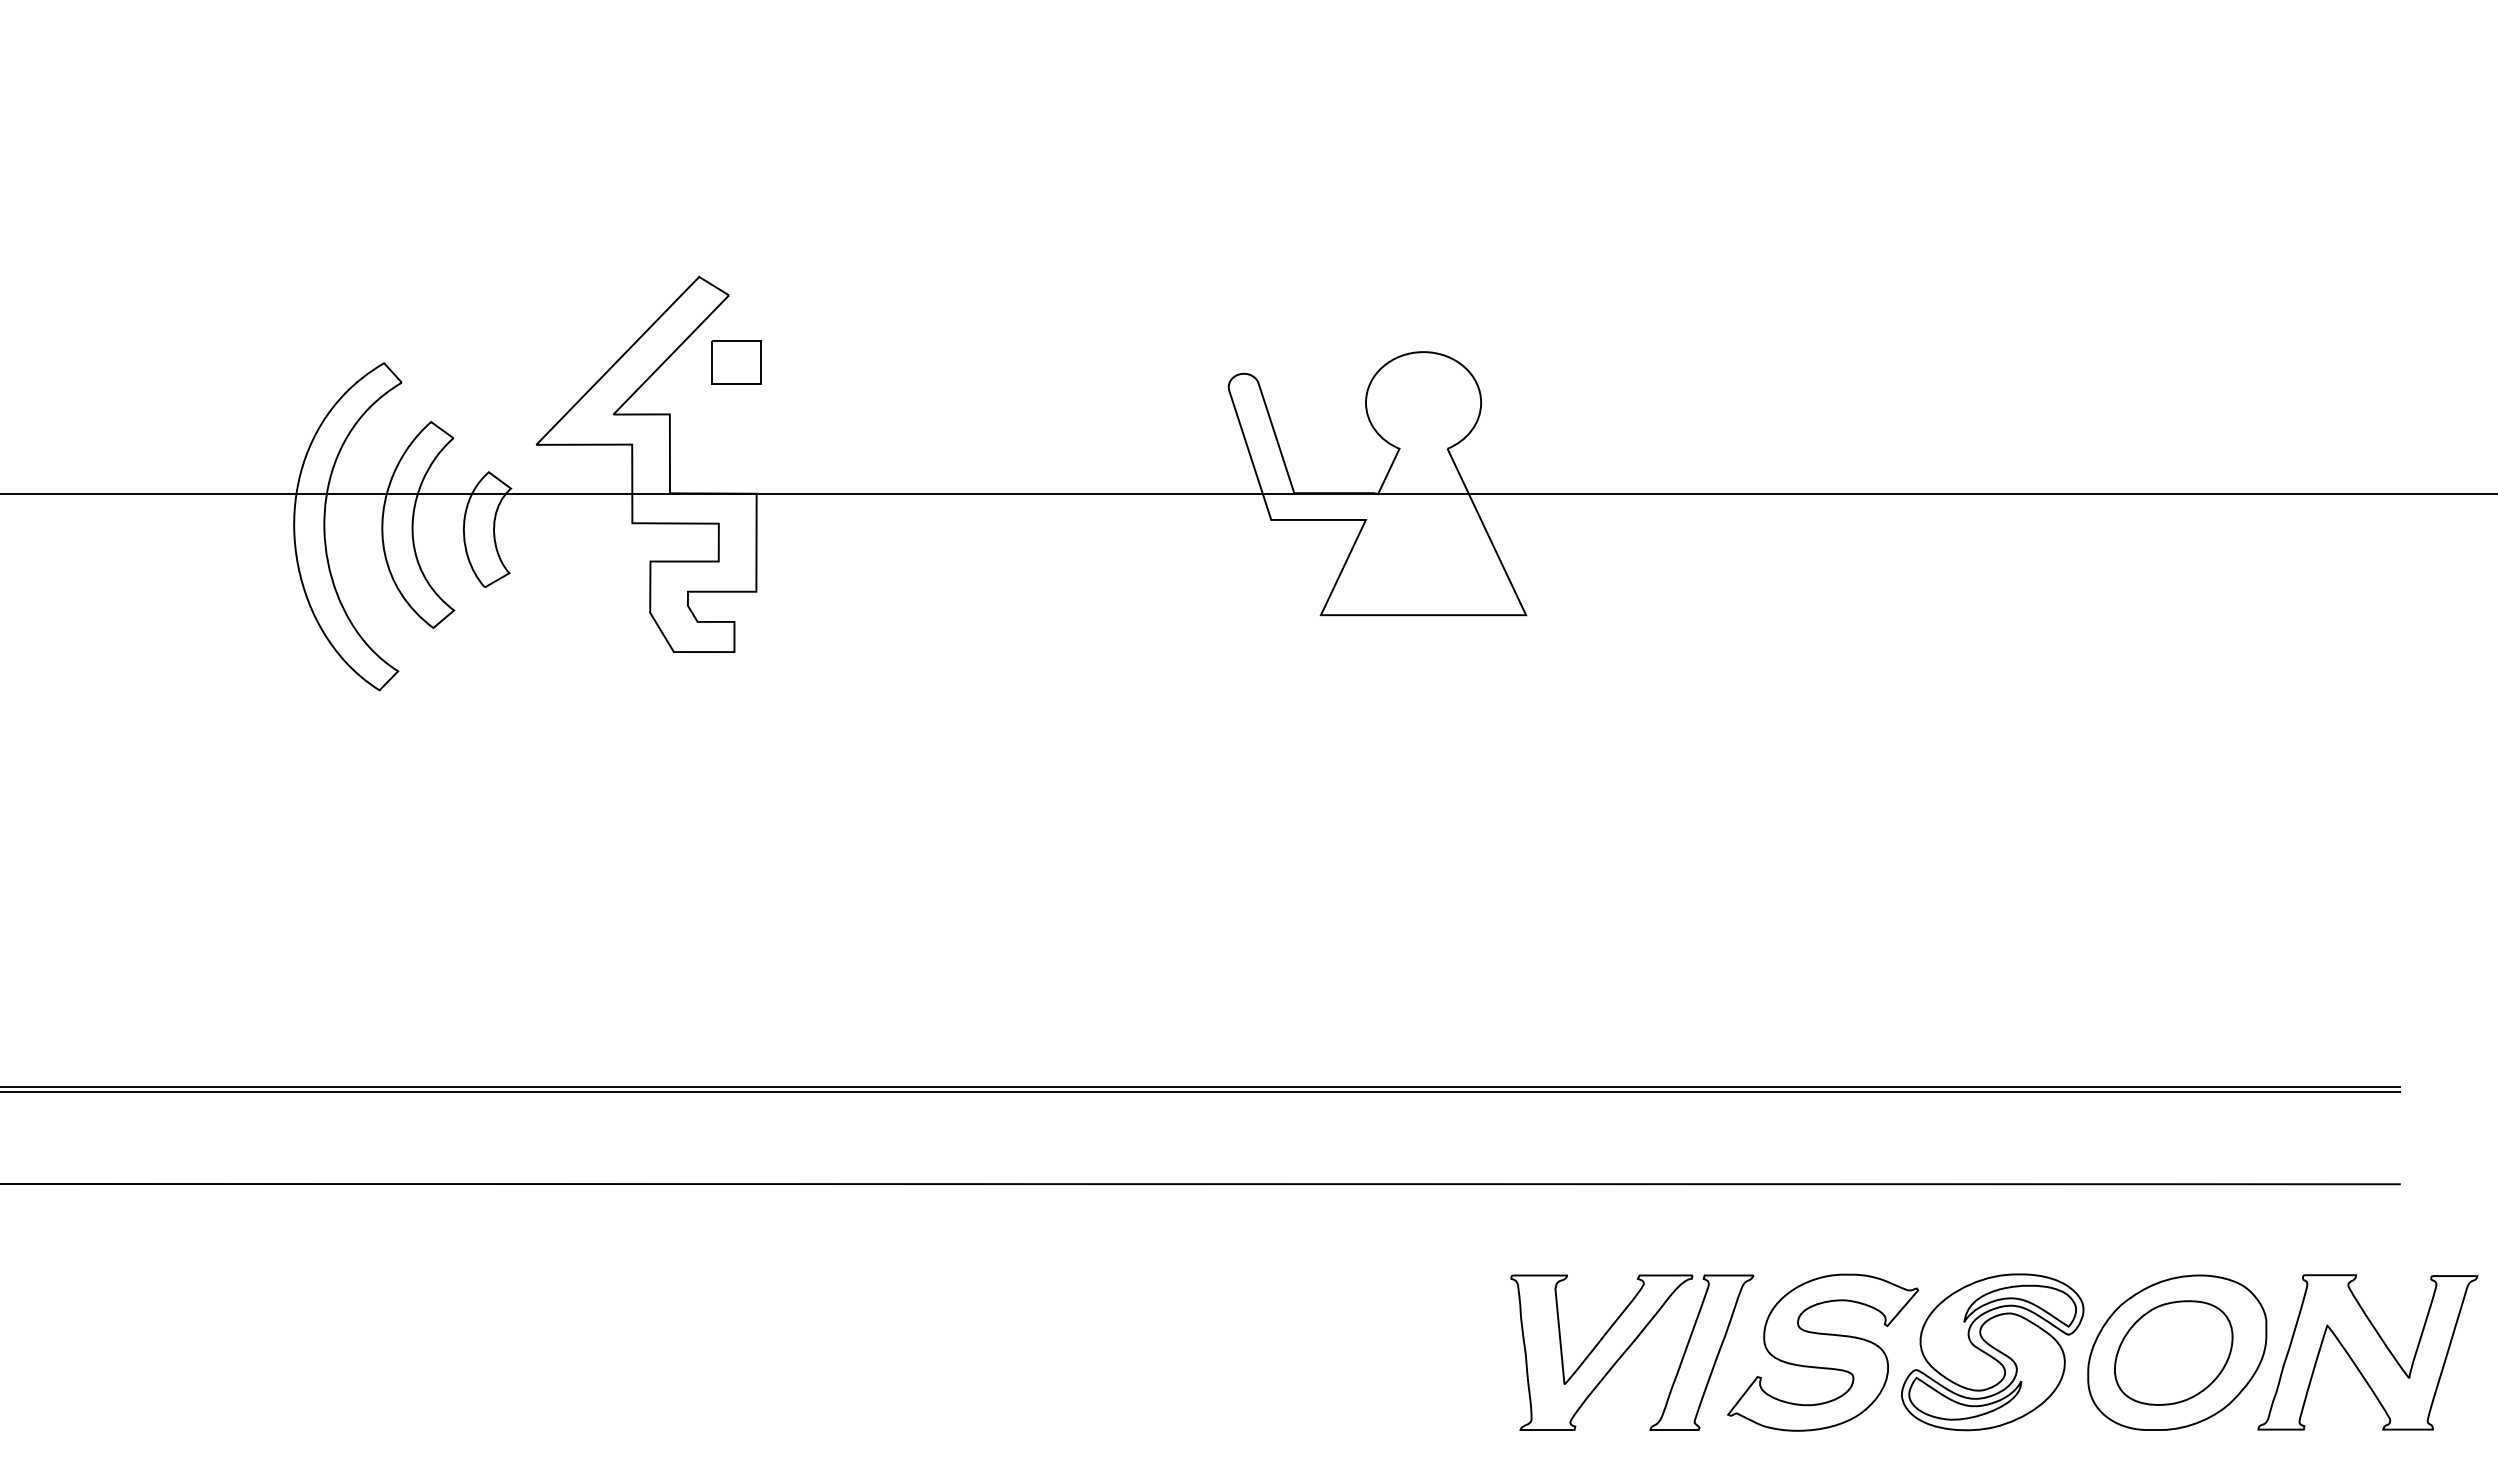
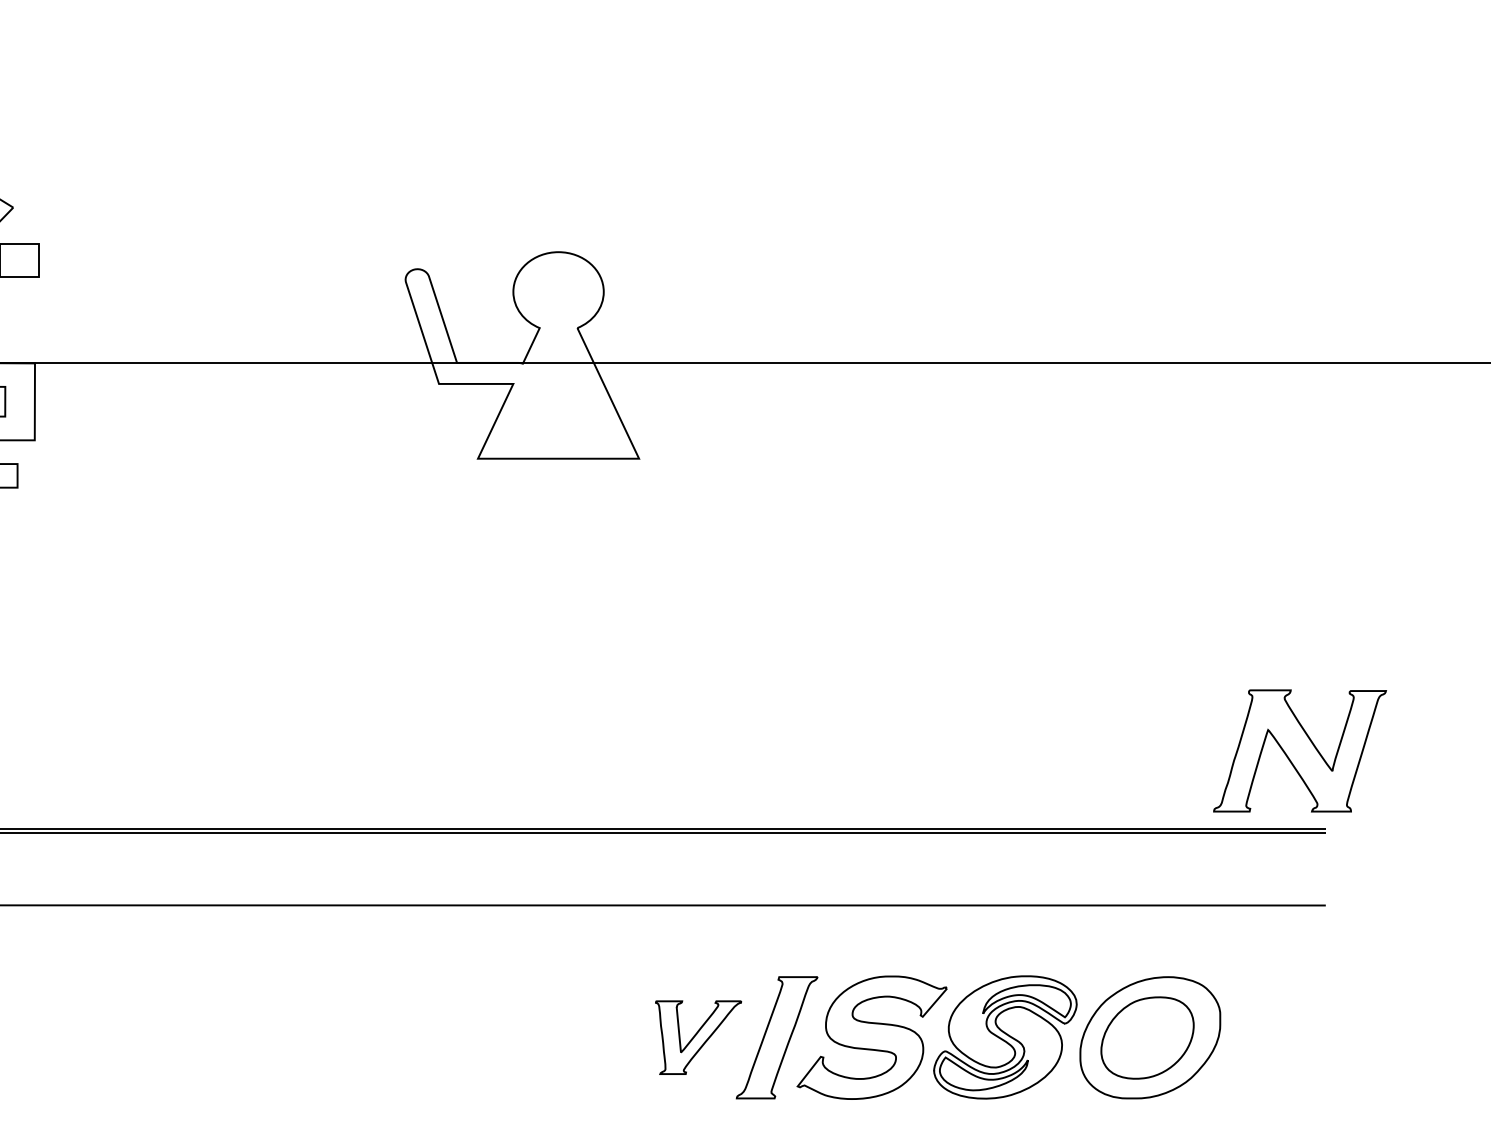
part: (1601, 1352) -> (698, 1037), size x0.6
part: (2367, 1352) -> (1299, 751), moved

